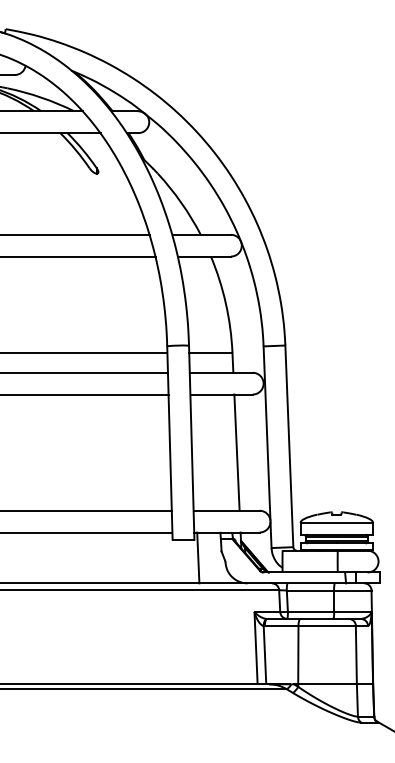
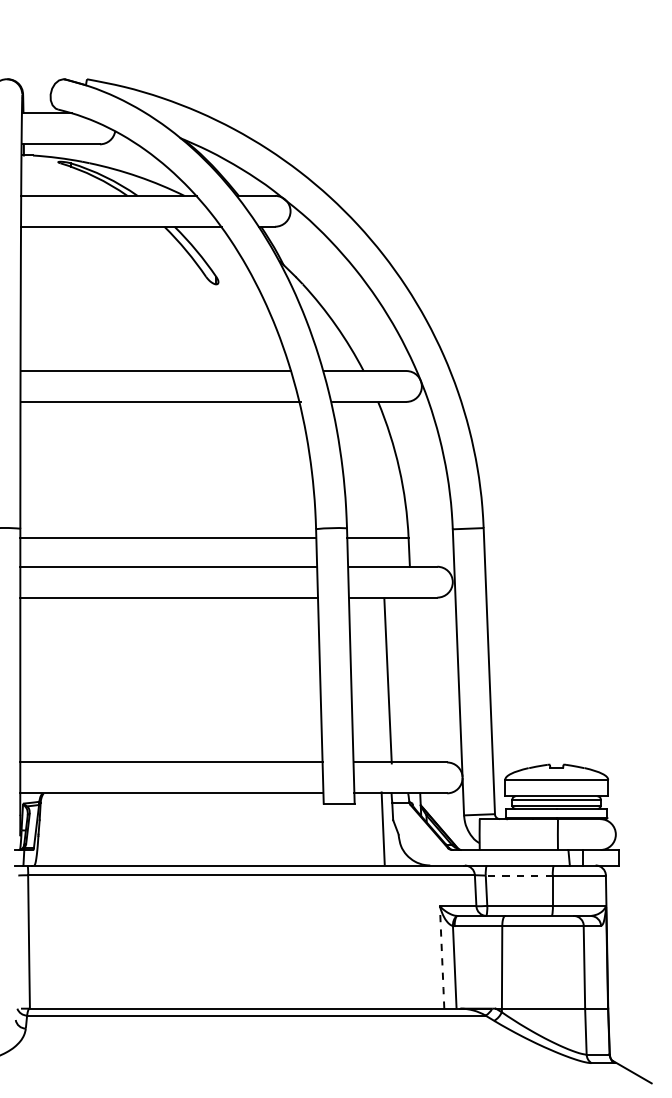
line: (236, 452) -> (387, 680), moved
line: (197, 557) -> (382, 828), moved
line: (310, 590) -> (519, 875), solid -> dashed
line: (256, 648) -> (442, 958), solid -> dashed

